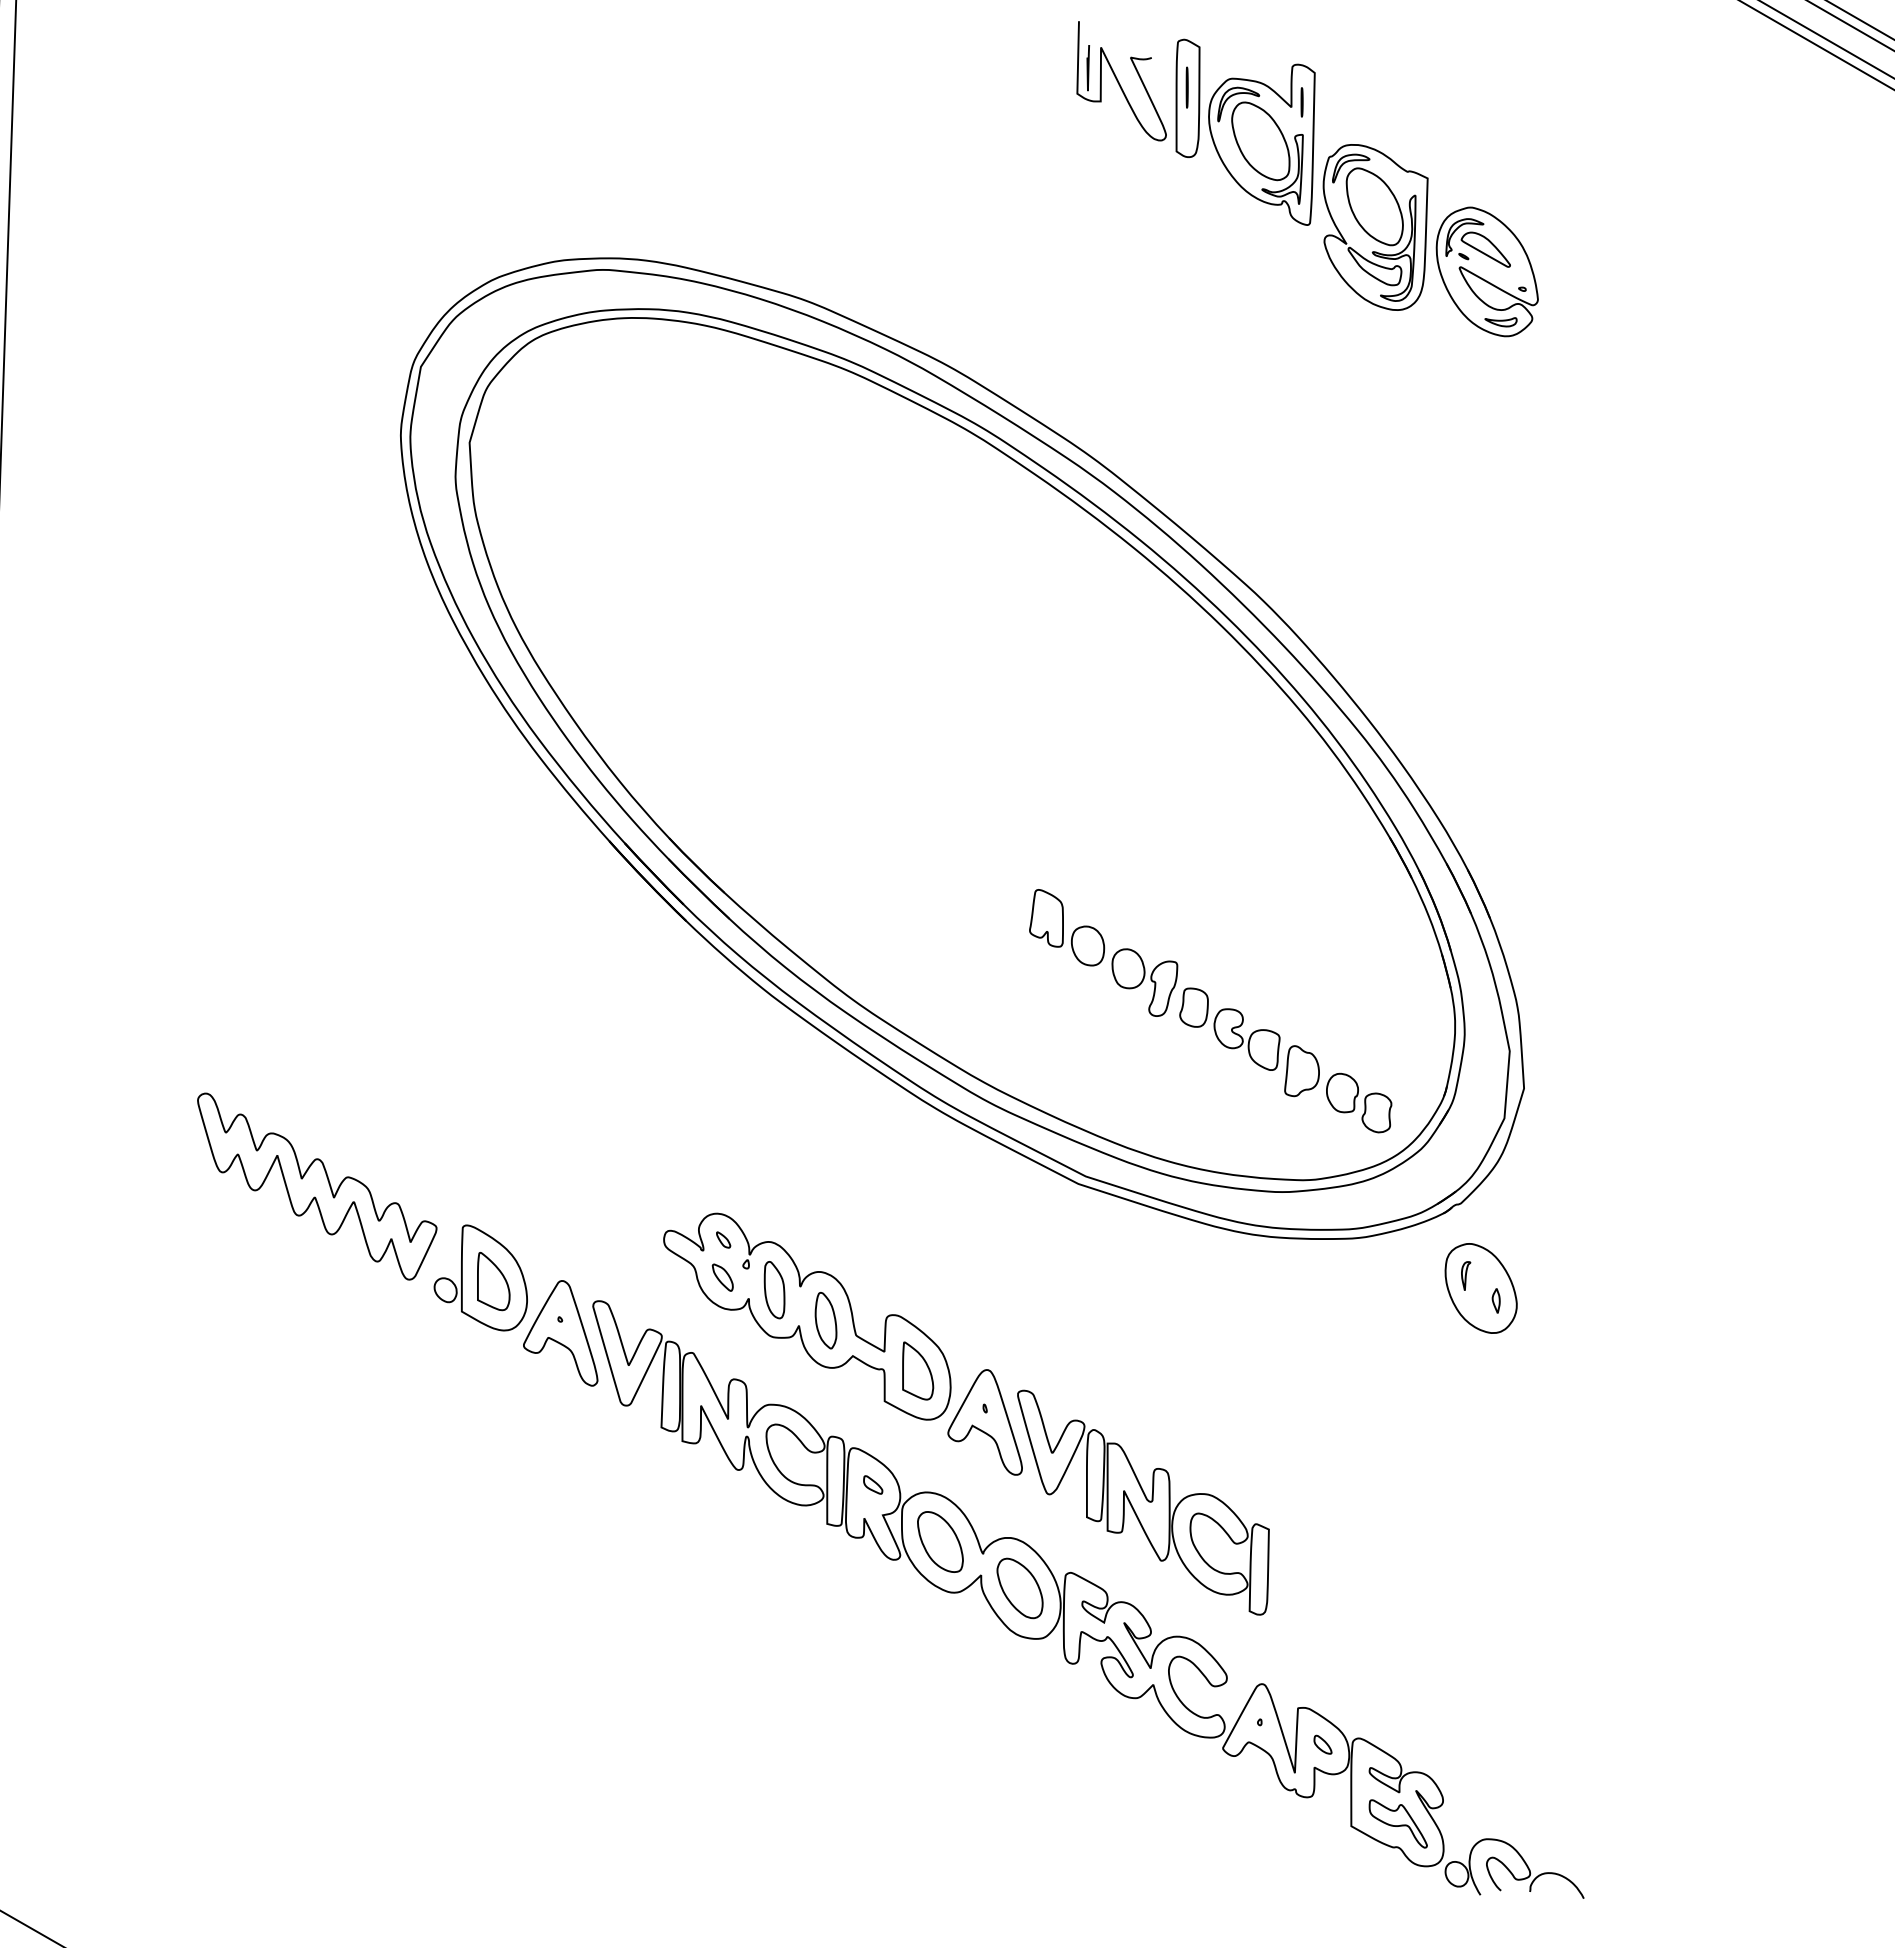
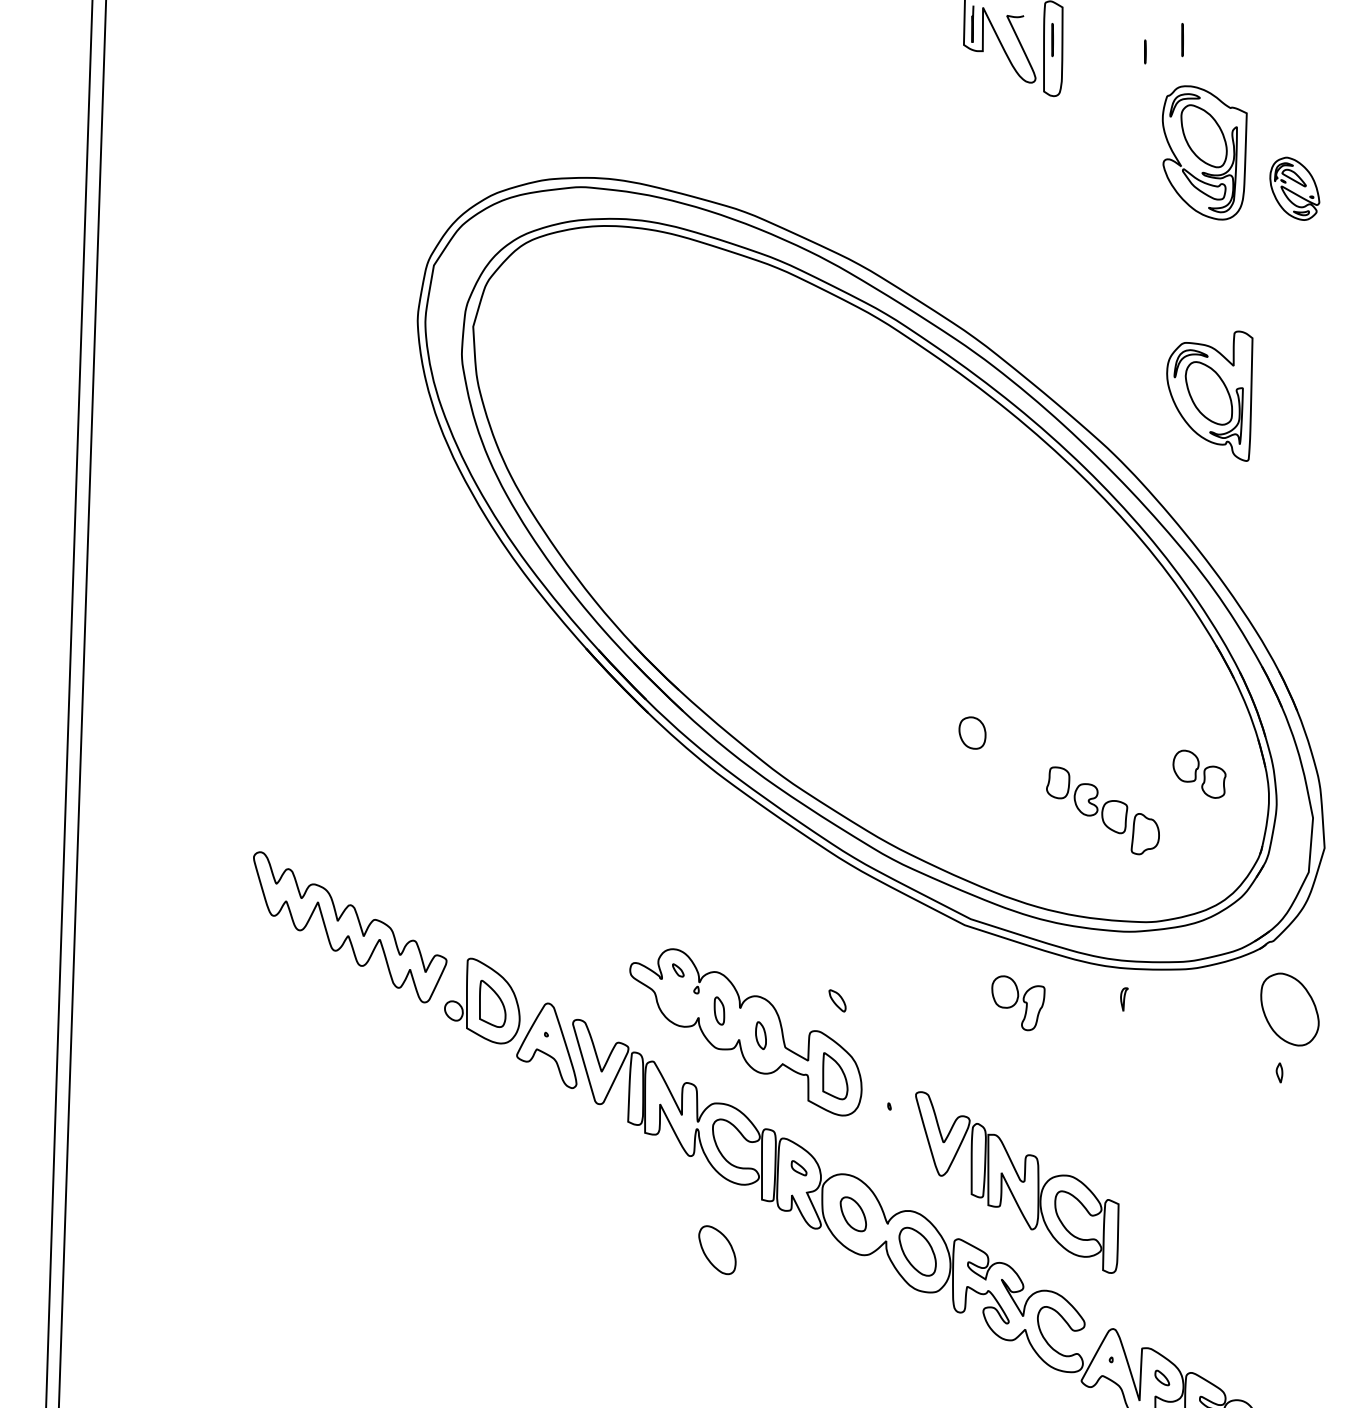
line: (1347, 87) -> (1182, 39), added
part: (1261, 144) -> (1209, 395), moved
part: (1486, 271) -> (1294, 188), size x0.6
part: (1046, 918) -> (939, 710), removed
part: (1144, 982) -> (1018, 1003), moved
part: (1359, 1102) -> (1199, 773), moved
part: (1466, 1275) -> (1124, 999), moved
part: (722, 1277) -> (837, 1000), moved
part: (774, 1290) -> (719, 1011), size x0.6
part: (1495, 1300) -> (1278, 1072), moved
part: (825, 1320) -> (760, 1035), size x0.6
part: (984, 1422) -> (888, 1117), removed
part: (940, 1541) -> (853, 1213), size x0.7
part: (771, 1586) -> (716, 1250), added

